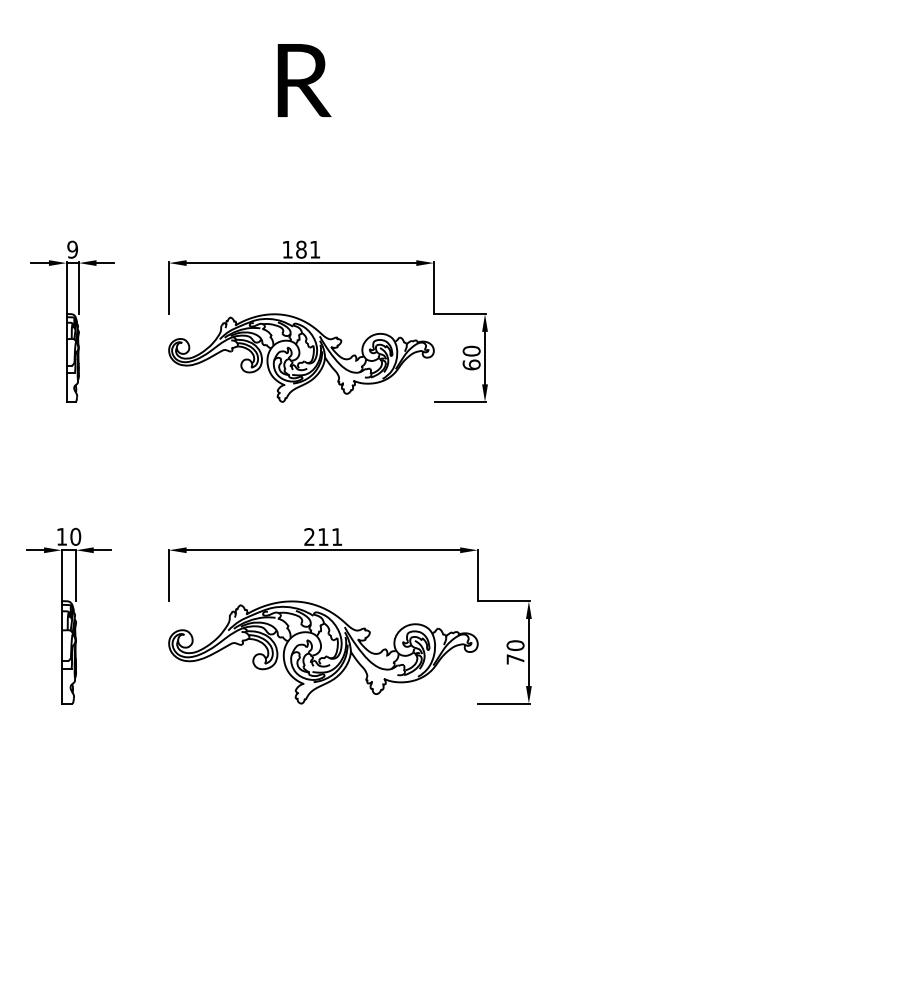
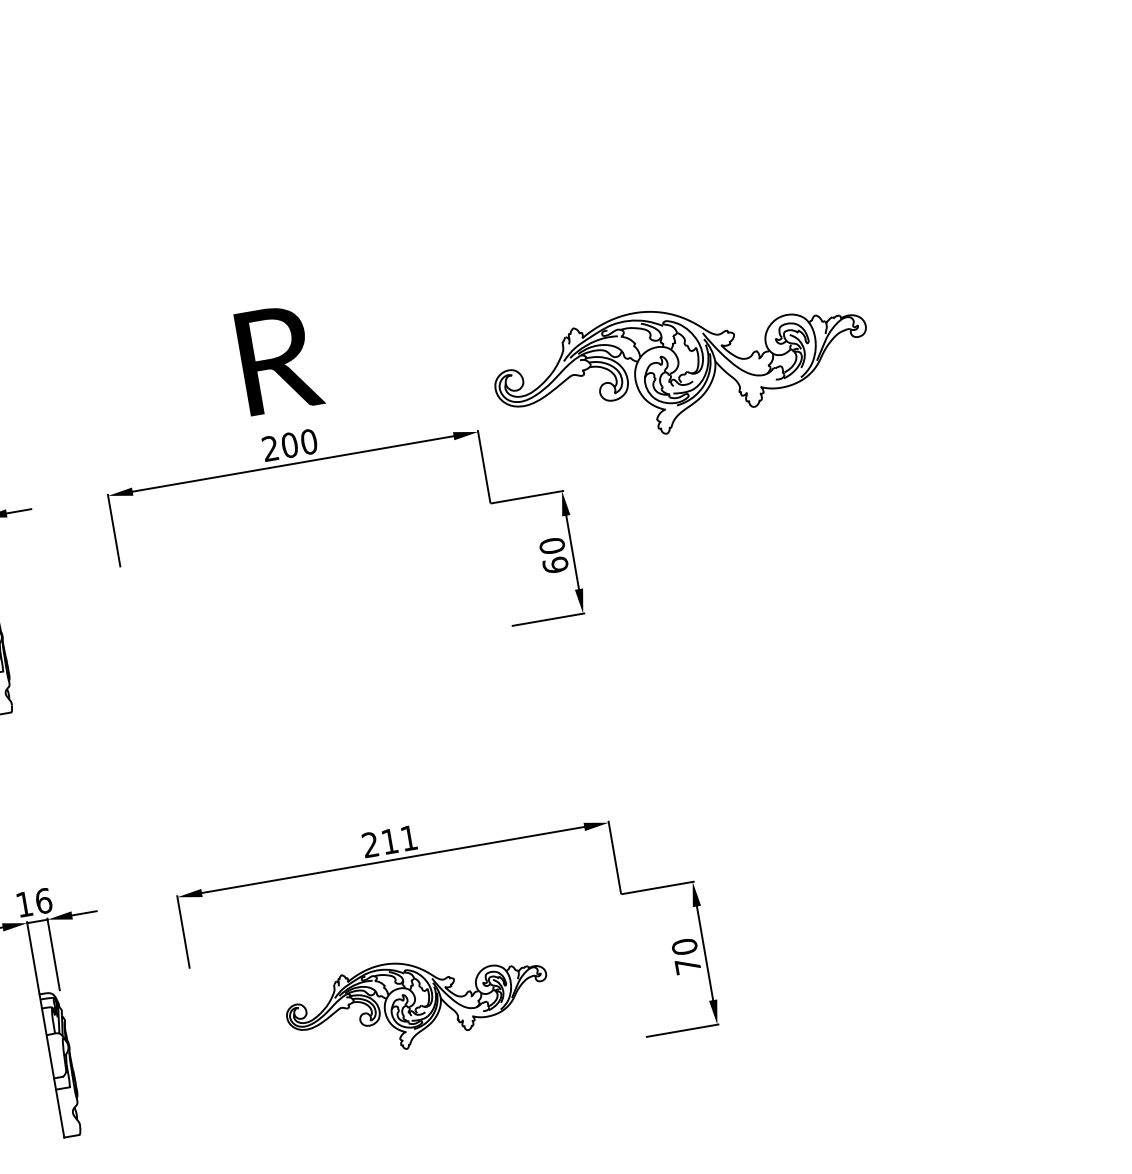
text: (304, 80) -> (279, 358), moved
text: (301, 249) -> (289, 444), 181 -> 200
part: (301, 357) -> (682, 367), moved
text: (75, 536) -> (43, 900), 10 -> 16
part: (323, 652) -> (417, 1002), size x0.6

